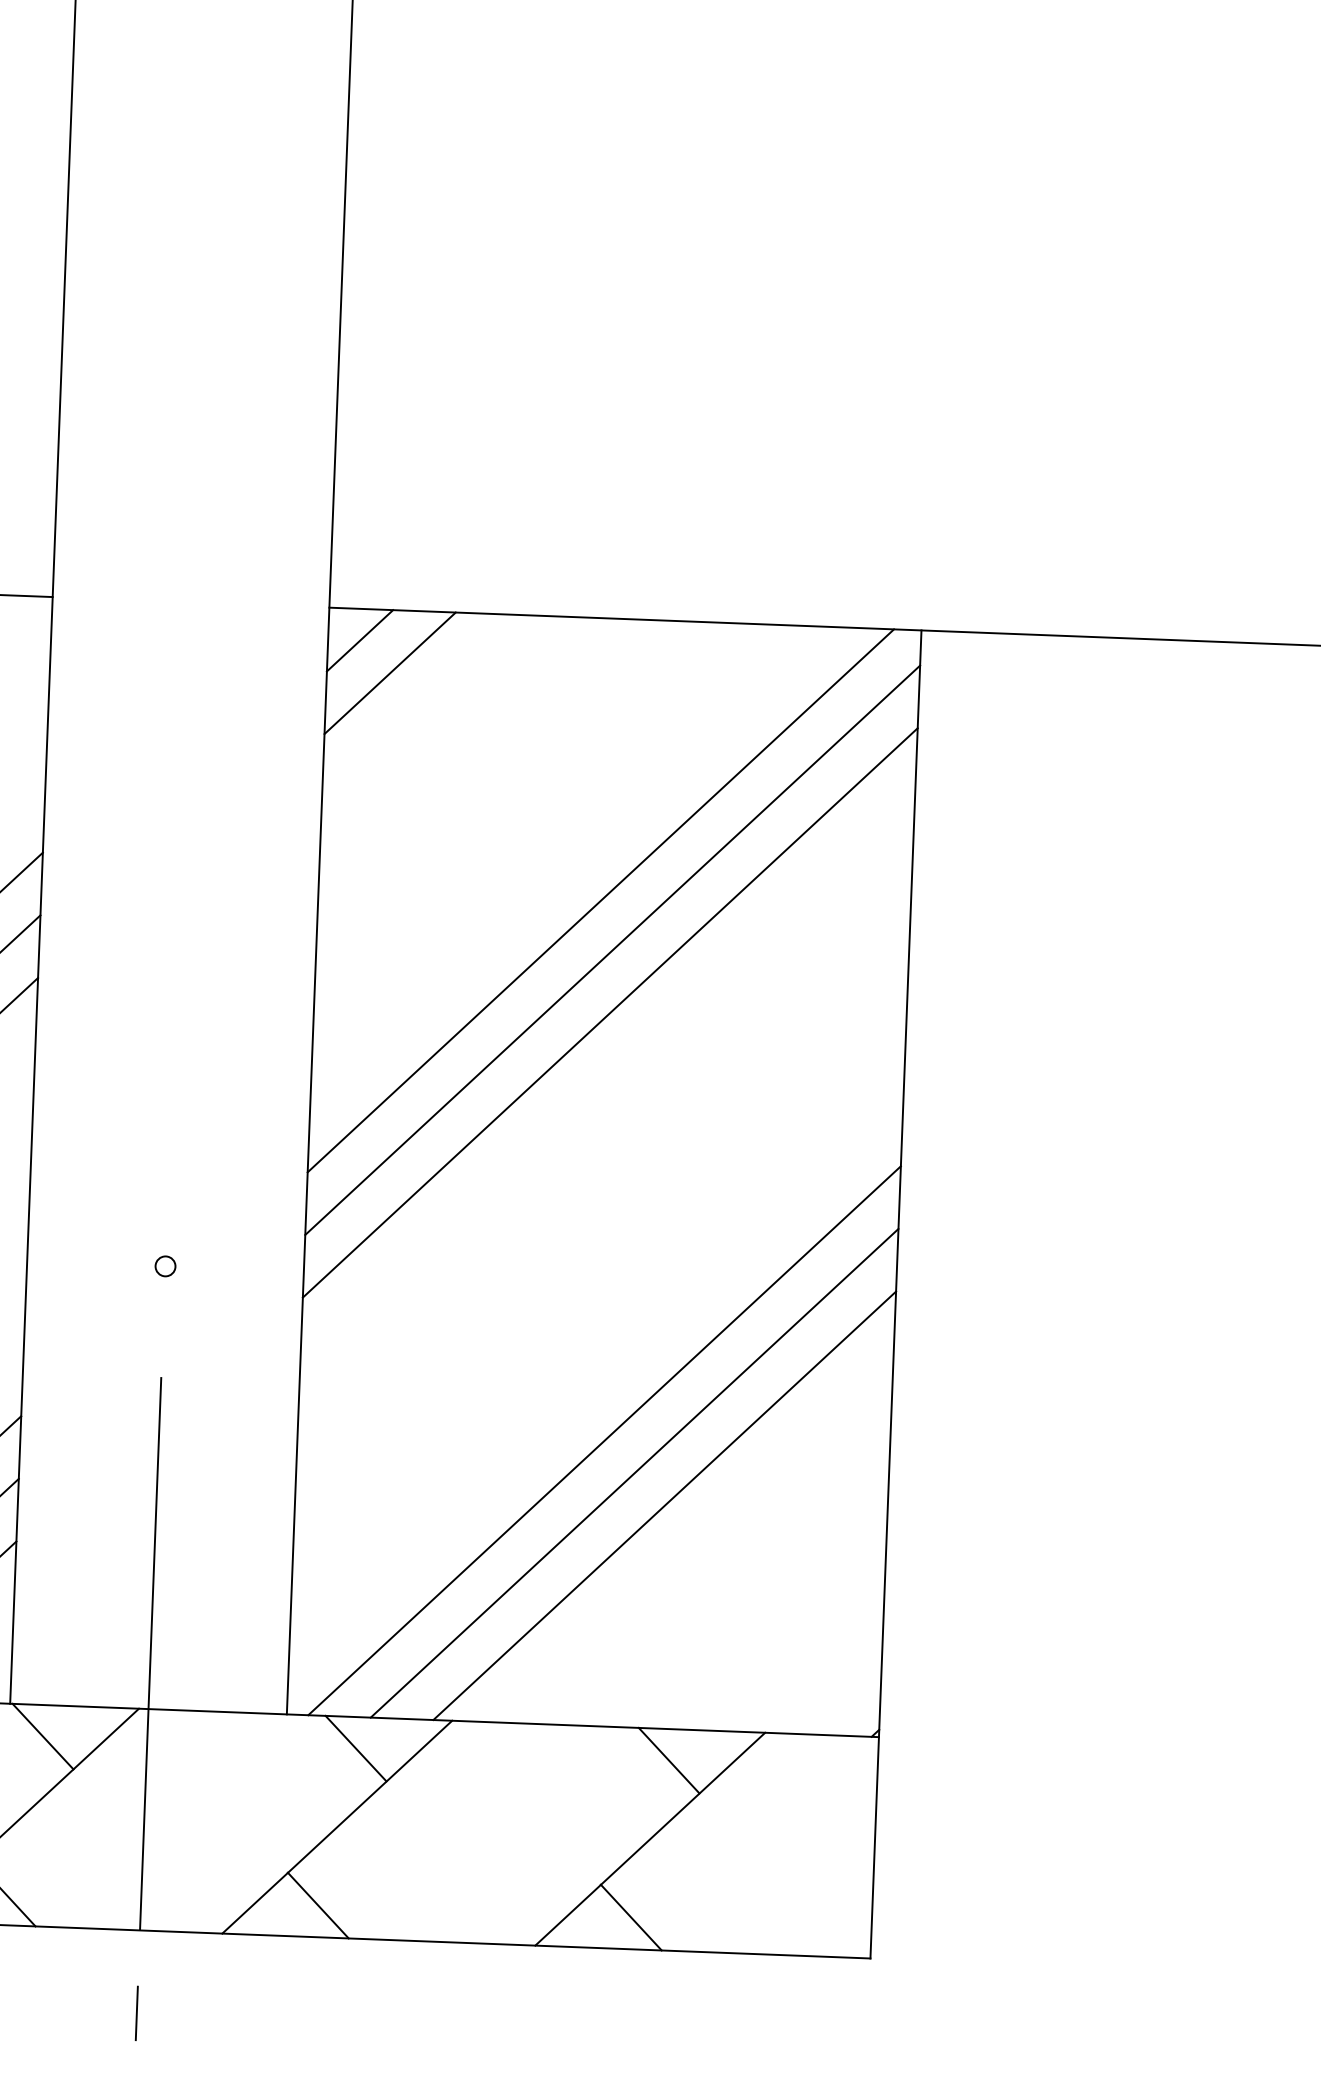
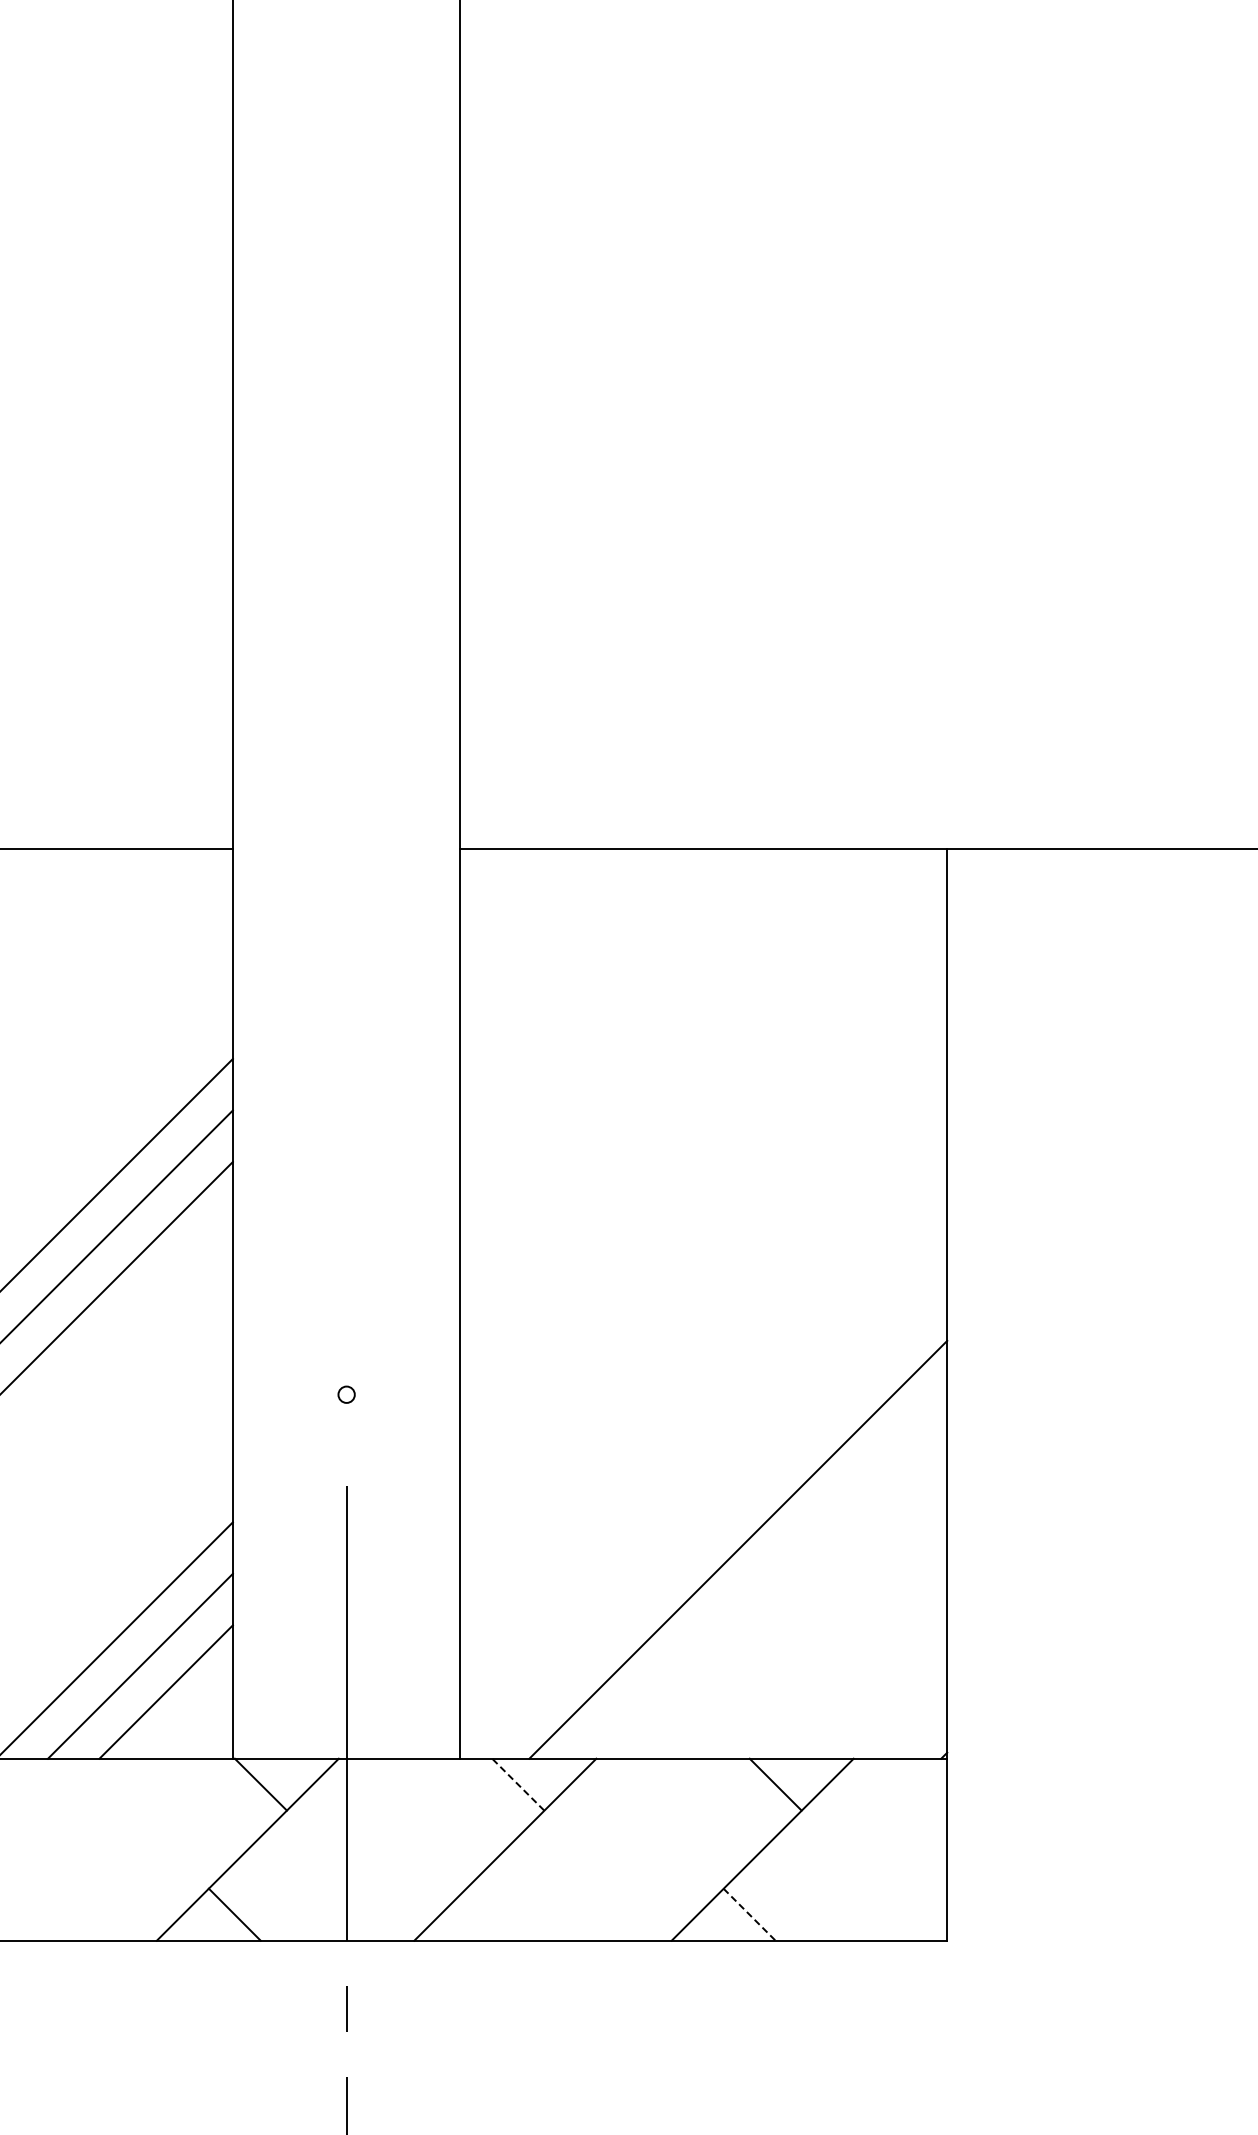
line: (359, 640) -> (486, 874), removed
line: (390, 673) -> (512, 900), removed
line: (600, 900) -> (692, 1080), removed
line: (612, 949) -> (703, 1120), removed
line: (609, 1012) -> (703, 1172), removed
line: (604, 1440) -> (712, 1523), removed
line: (664, 1505) -> (763, 1575), removed
line: (356, 1748) -> (518, 1784), solid -> dashed
line: (318, 1905) -> (492, 1914), removed
line: (631, 1917) -> (749, 1914), solid -> dashed

